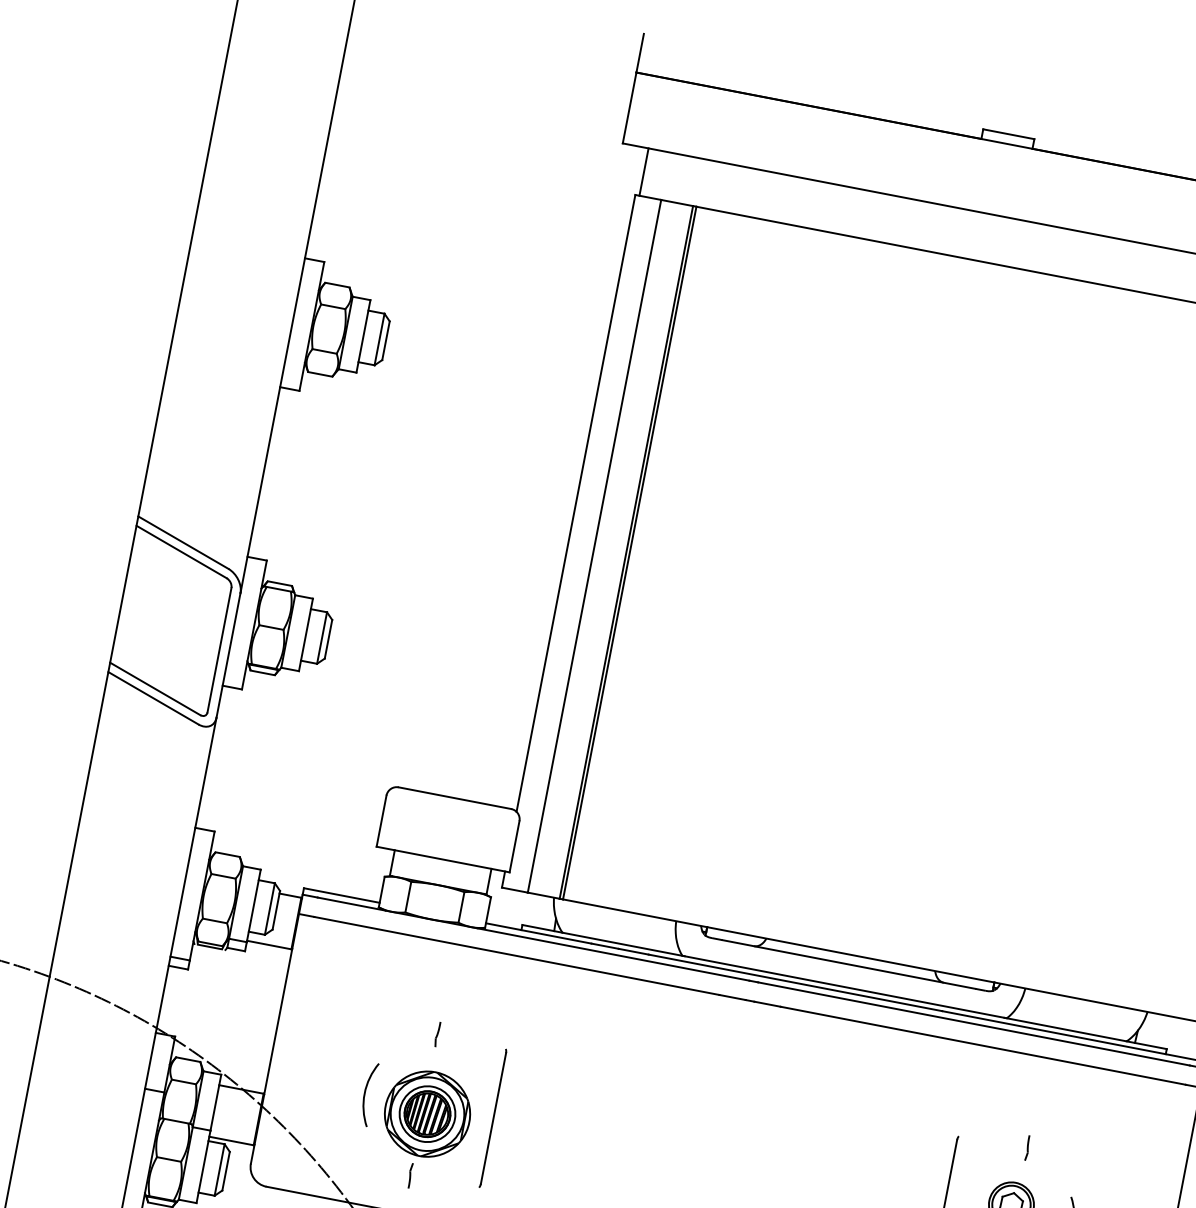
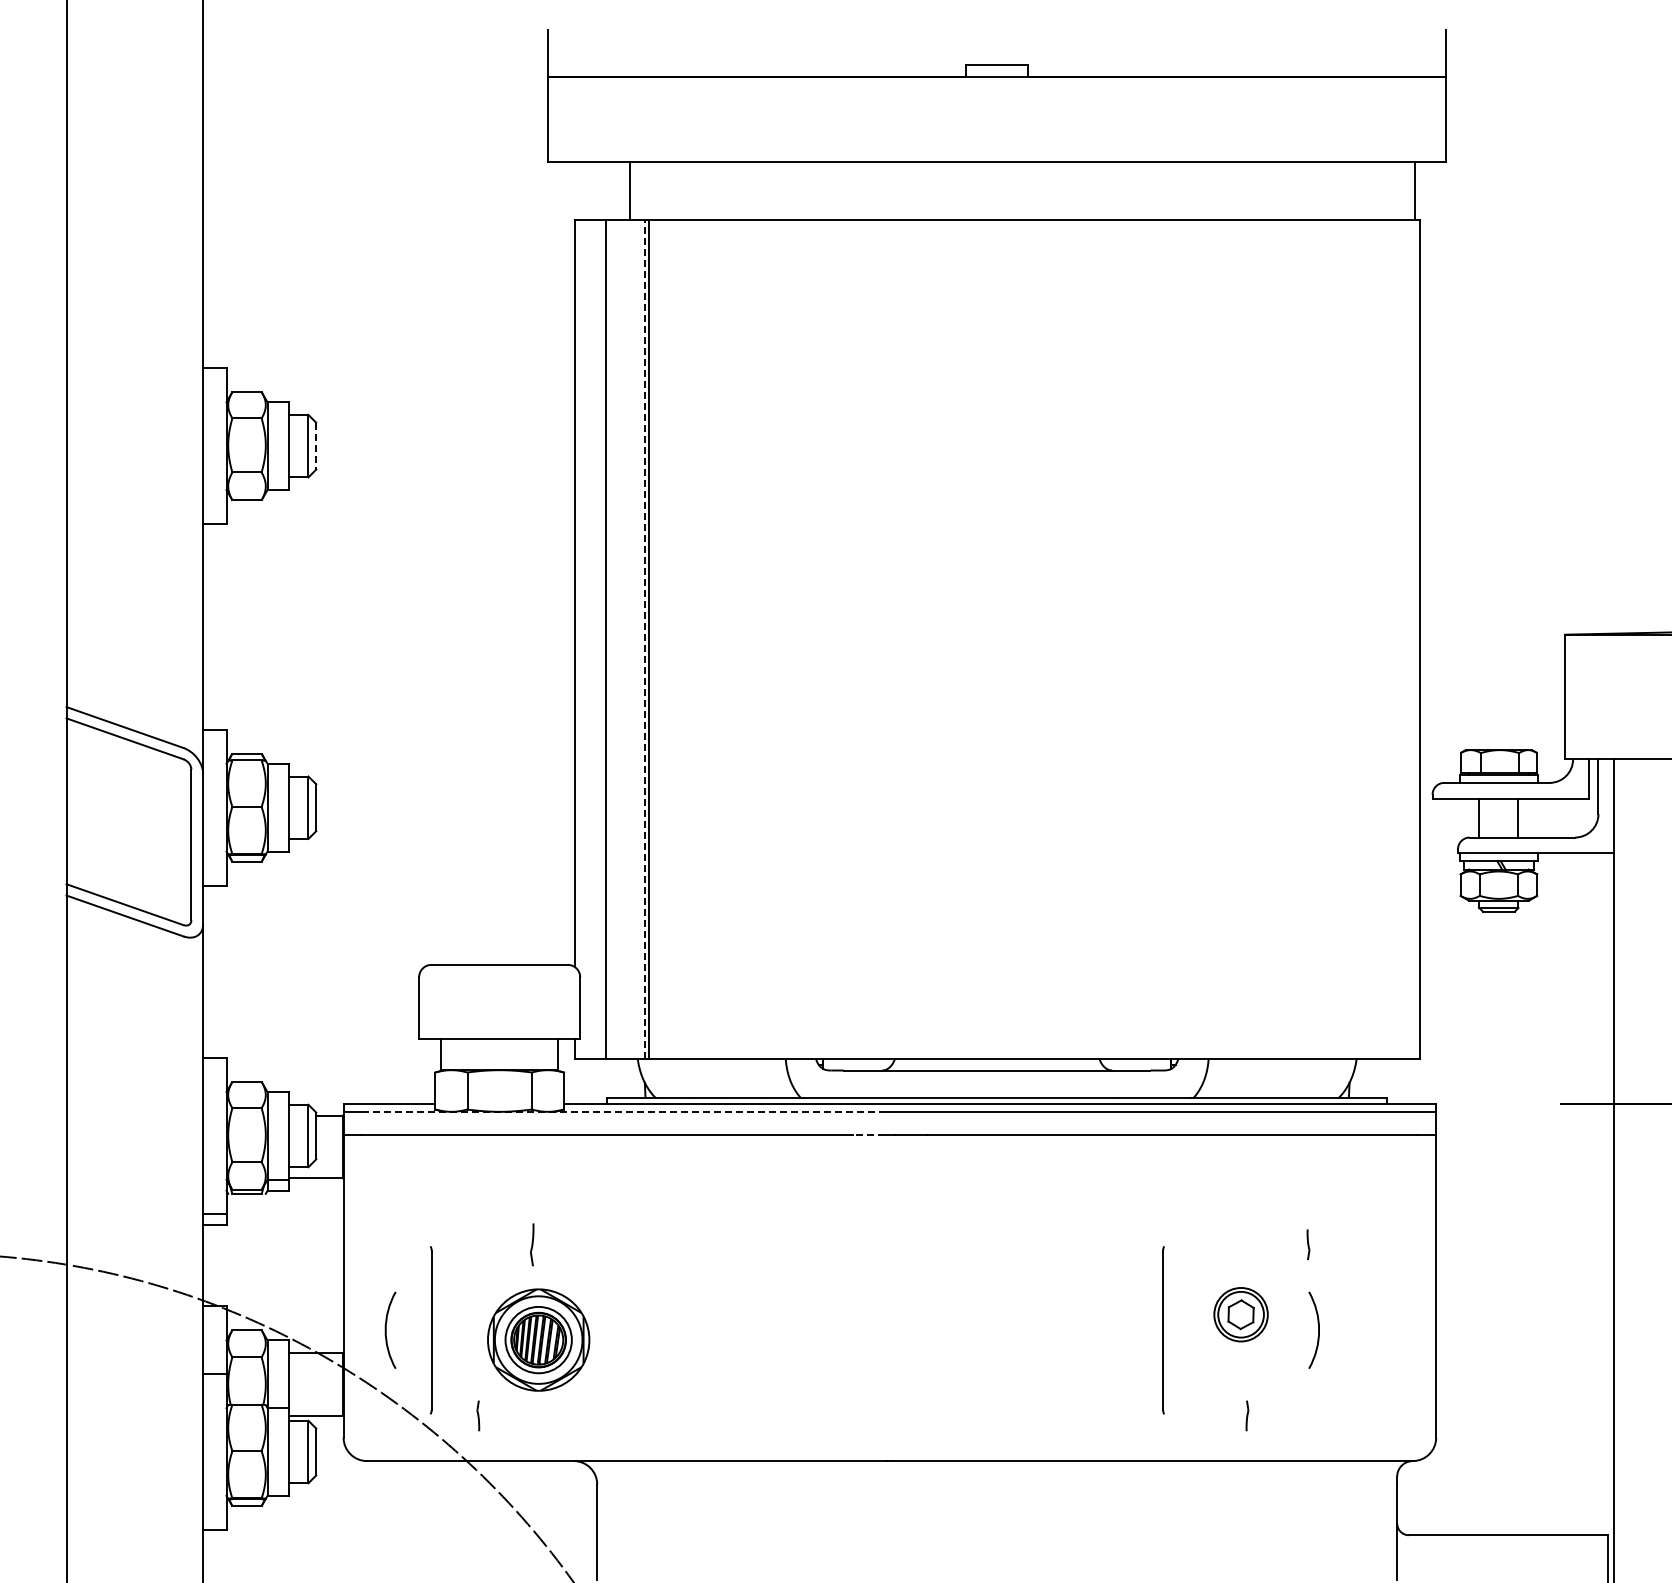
line: (643, 171) -> (629, 190), moved
line: (386, 341) -> (316, 446), solid -> dashed
line: (626, 551) -> (644, 638), solid -> dashed
line: (533, 938) -> (623, 1111), solid -> dashed
line: (732, 997) -> (868, 1135), solid -> dashed
part: (437, 1034) -> (532, 1244), size x1.4
arc: (365, 1093) -> (386, 1329), moved
part: (492, 1118) -> (430, 1330), moved
part: (1027, 1147) -> (1308, 1244), moved
part: (410, 1175) -> (478, 1415), moved

